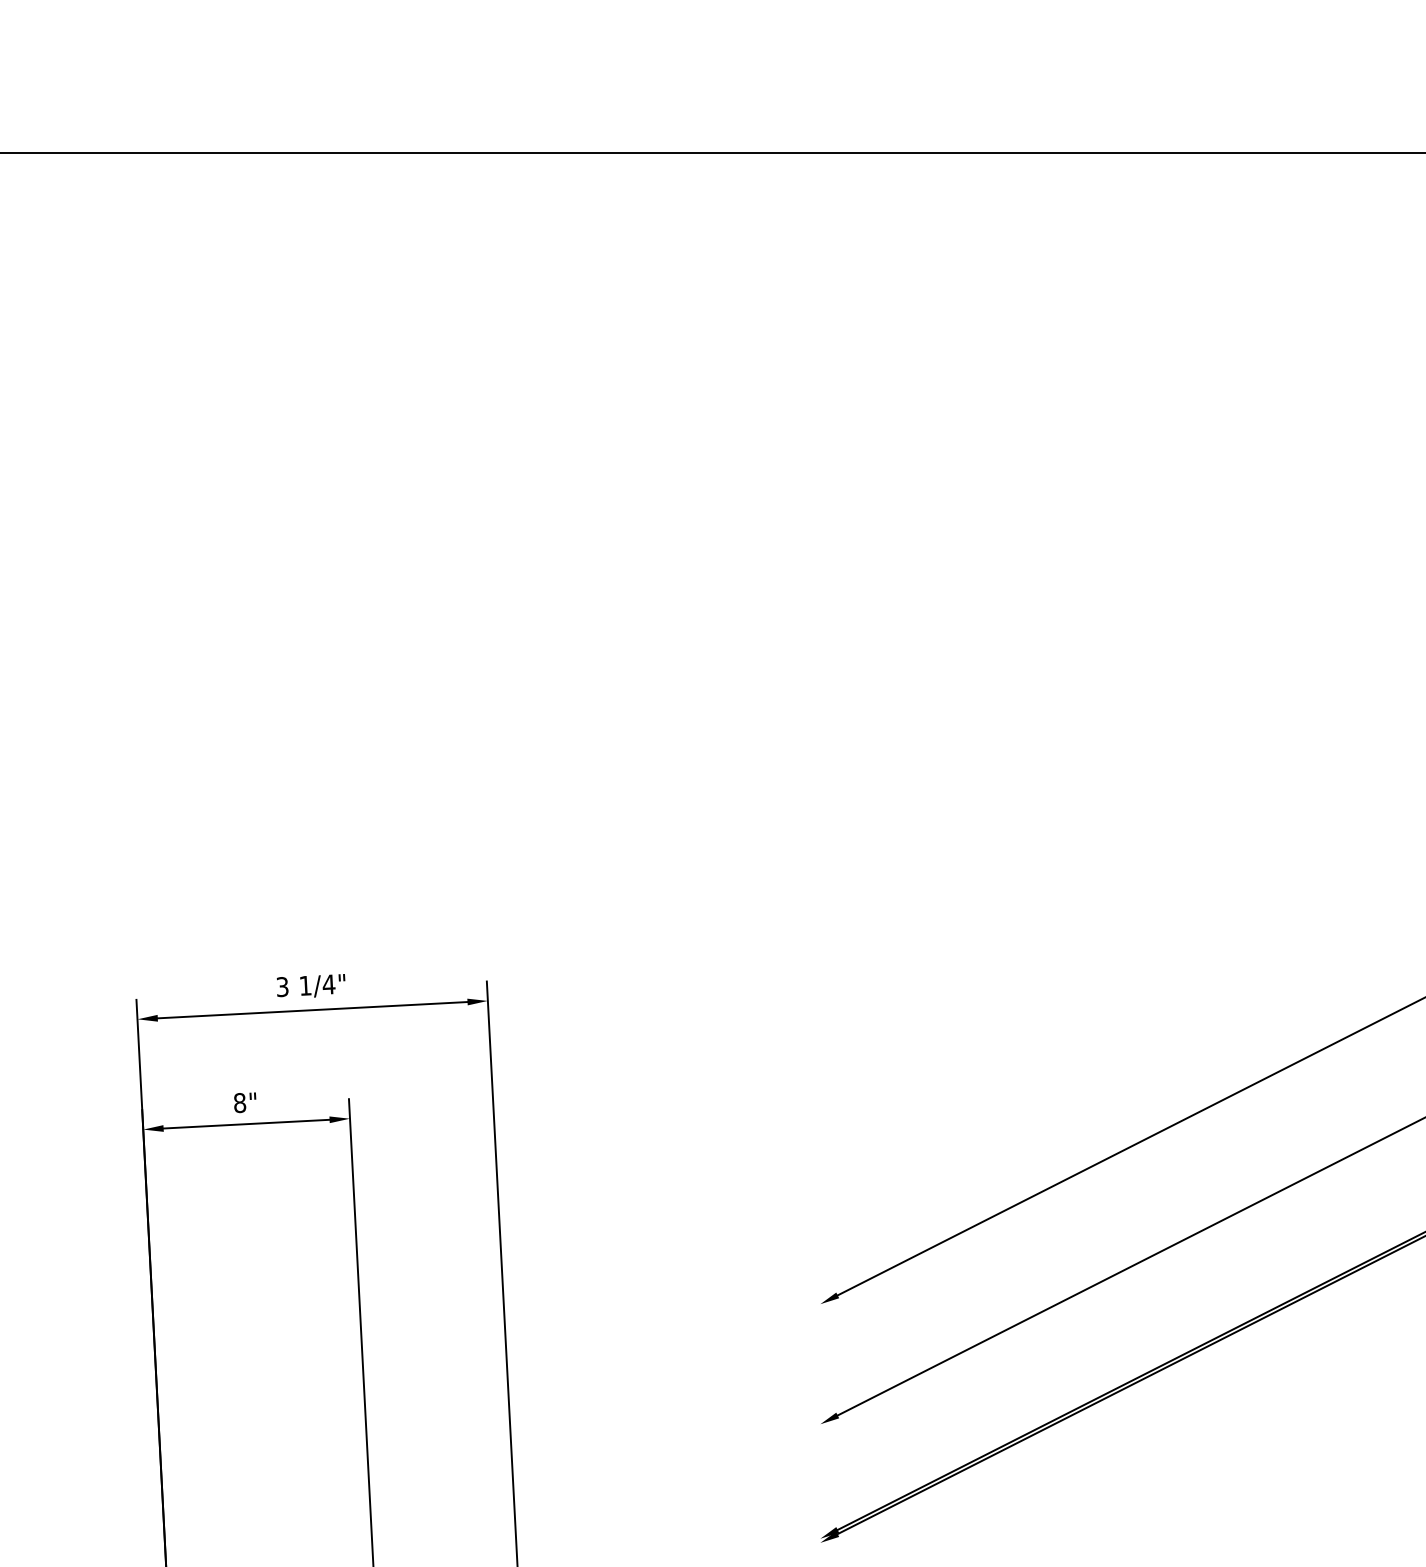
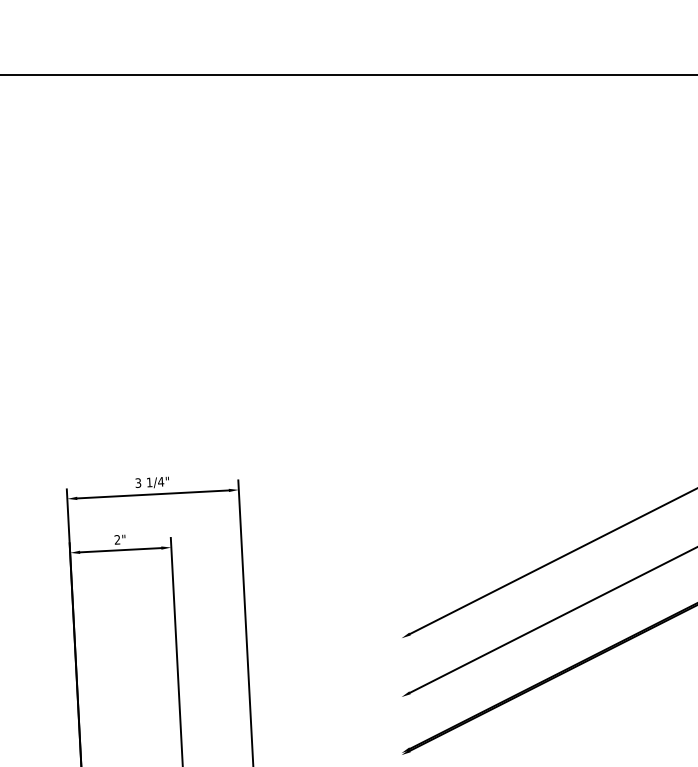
text: (239, 1102) -> (117, 539), 8" -> 2"

